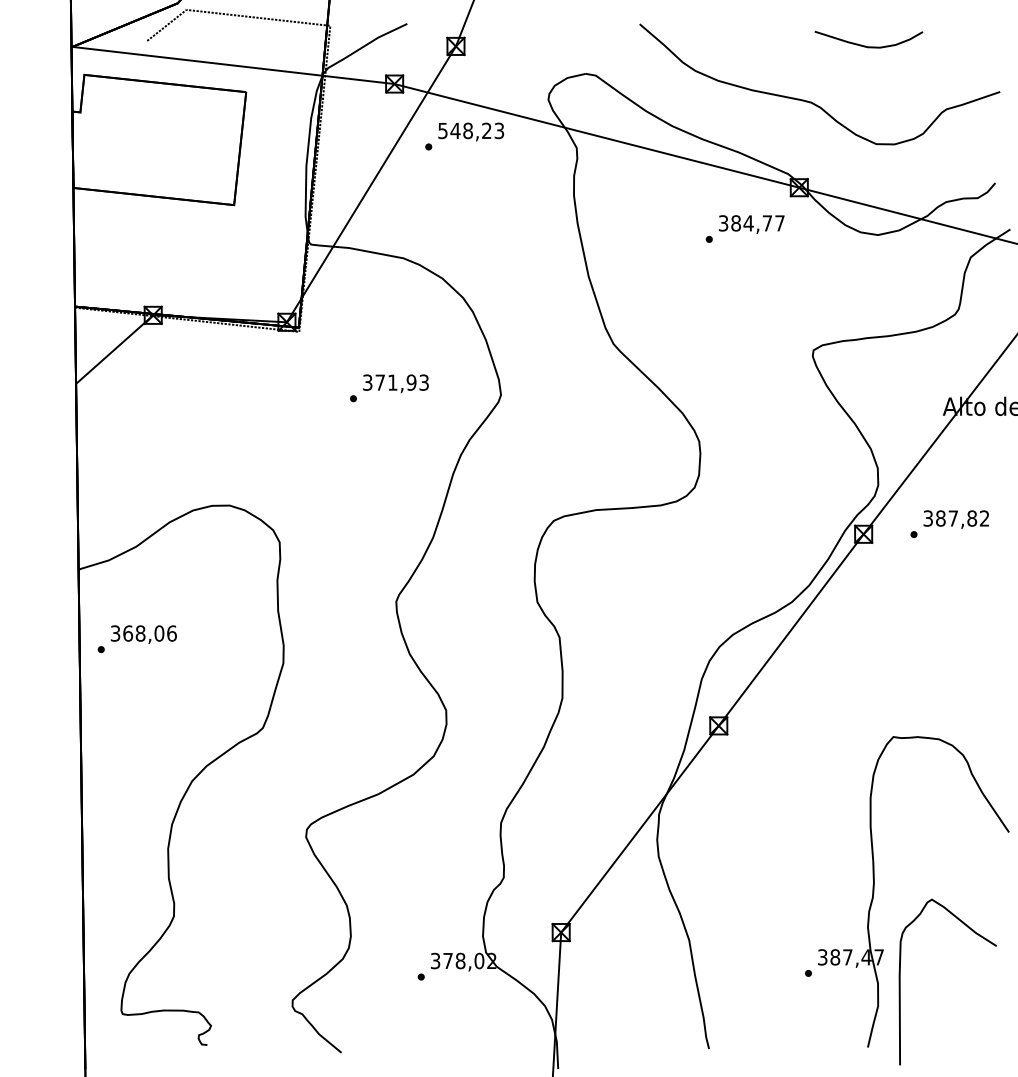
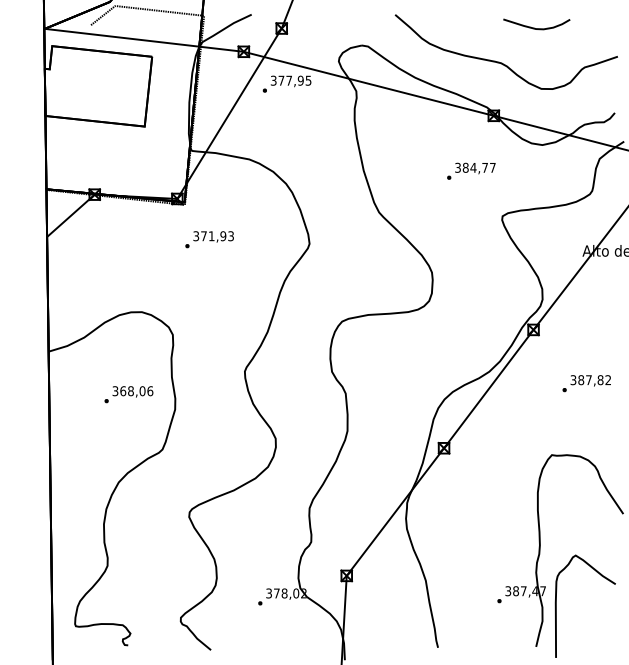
text: (471, 130) -> (291, 80), 548,23 -> 377,95
text: (745, 227) -> (471, 170), moved
text: (389, 387) -> (209, 239), moved
text: (949, 523) -> (586, 383), moved
text: (136, 638) -> (128, 394), moved

